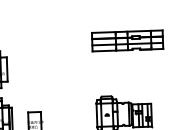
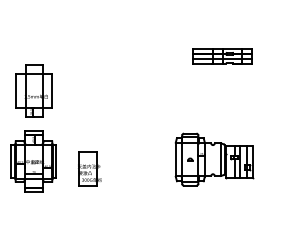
part: (127, 40) -> (222, 56), size x0.6

